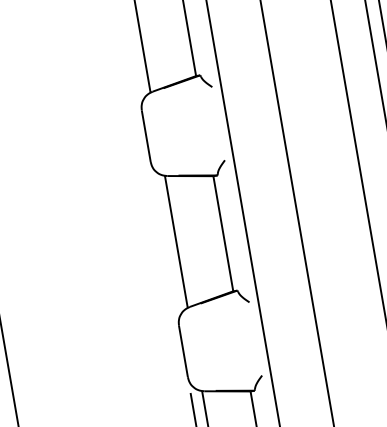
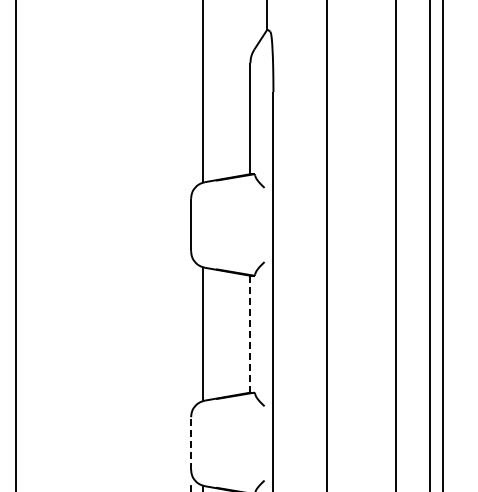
line: (223, 233) -> (250, 333), solid -> dashed
line: (183, 350) -> (191, 442), solid -> dashed

